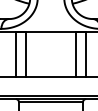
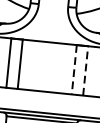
line: (85, 53) -> (85, 70), solid -> dashed
line: (75, 54) -> (74, 70), solid -> dashed

